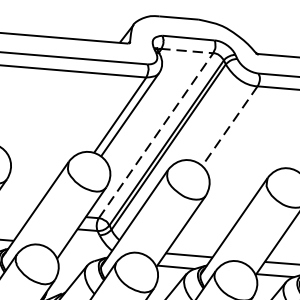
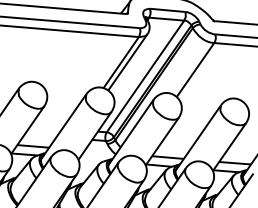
line: (172, 112) -> (156, 60), dashed -> solid
line: (229, 126) -> (195, 70), dashed -> solid

